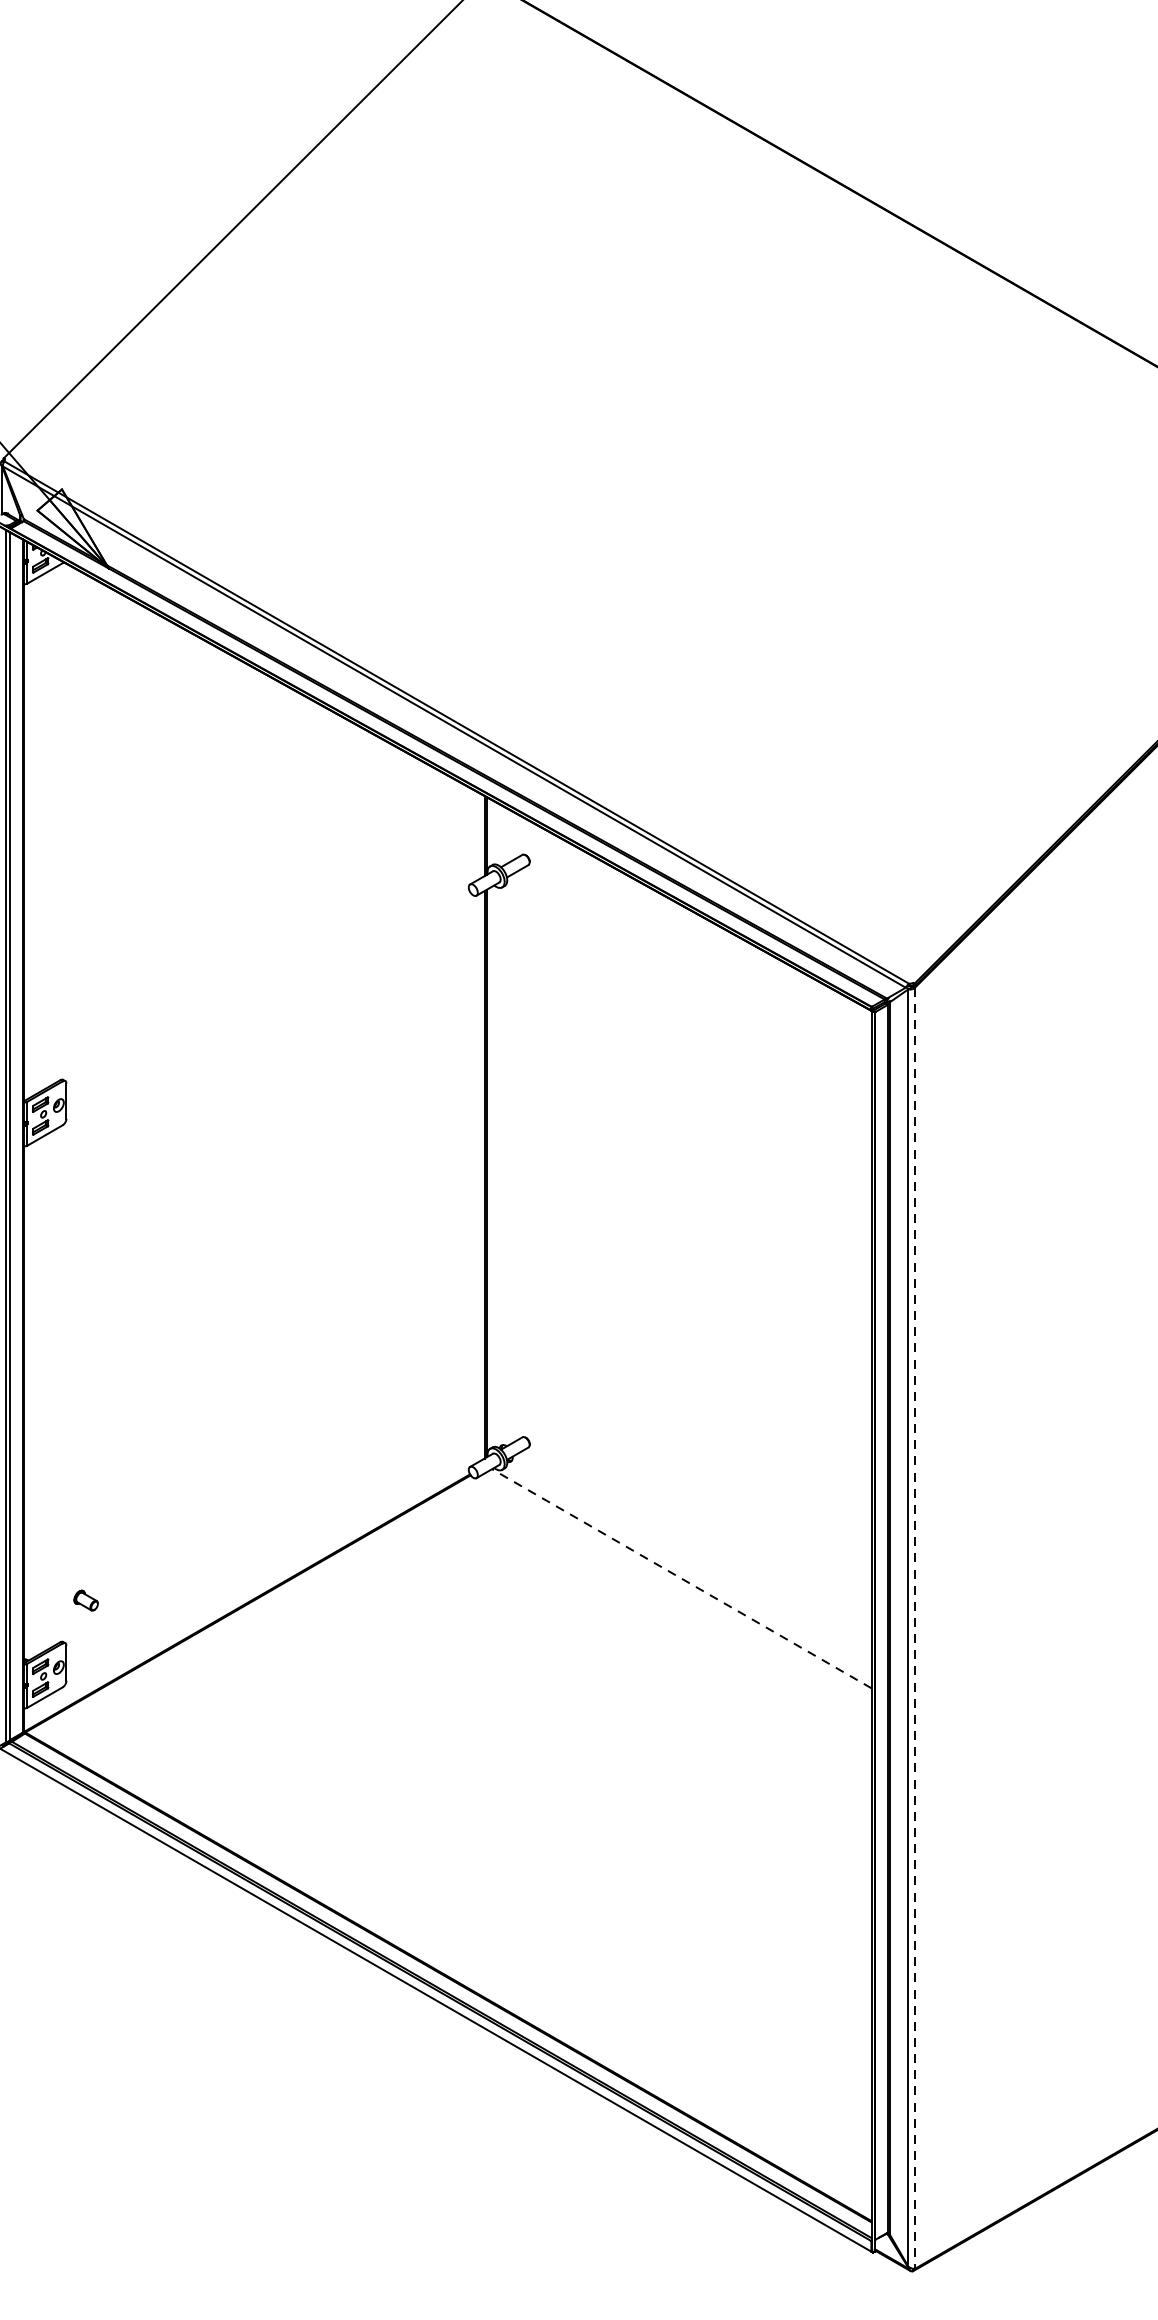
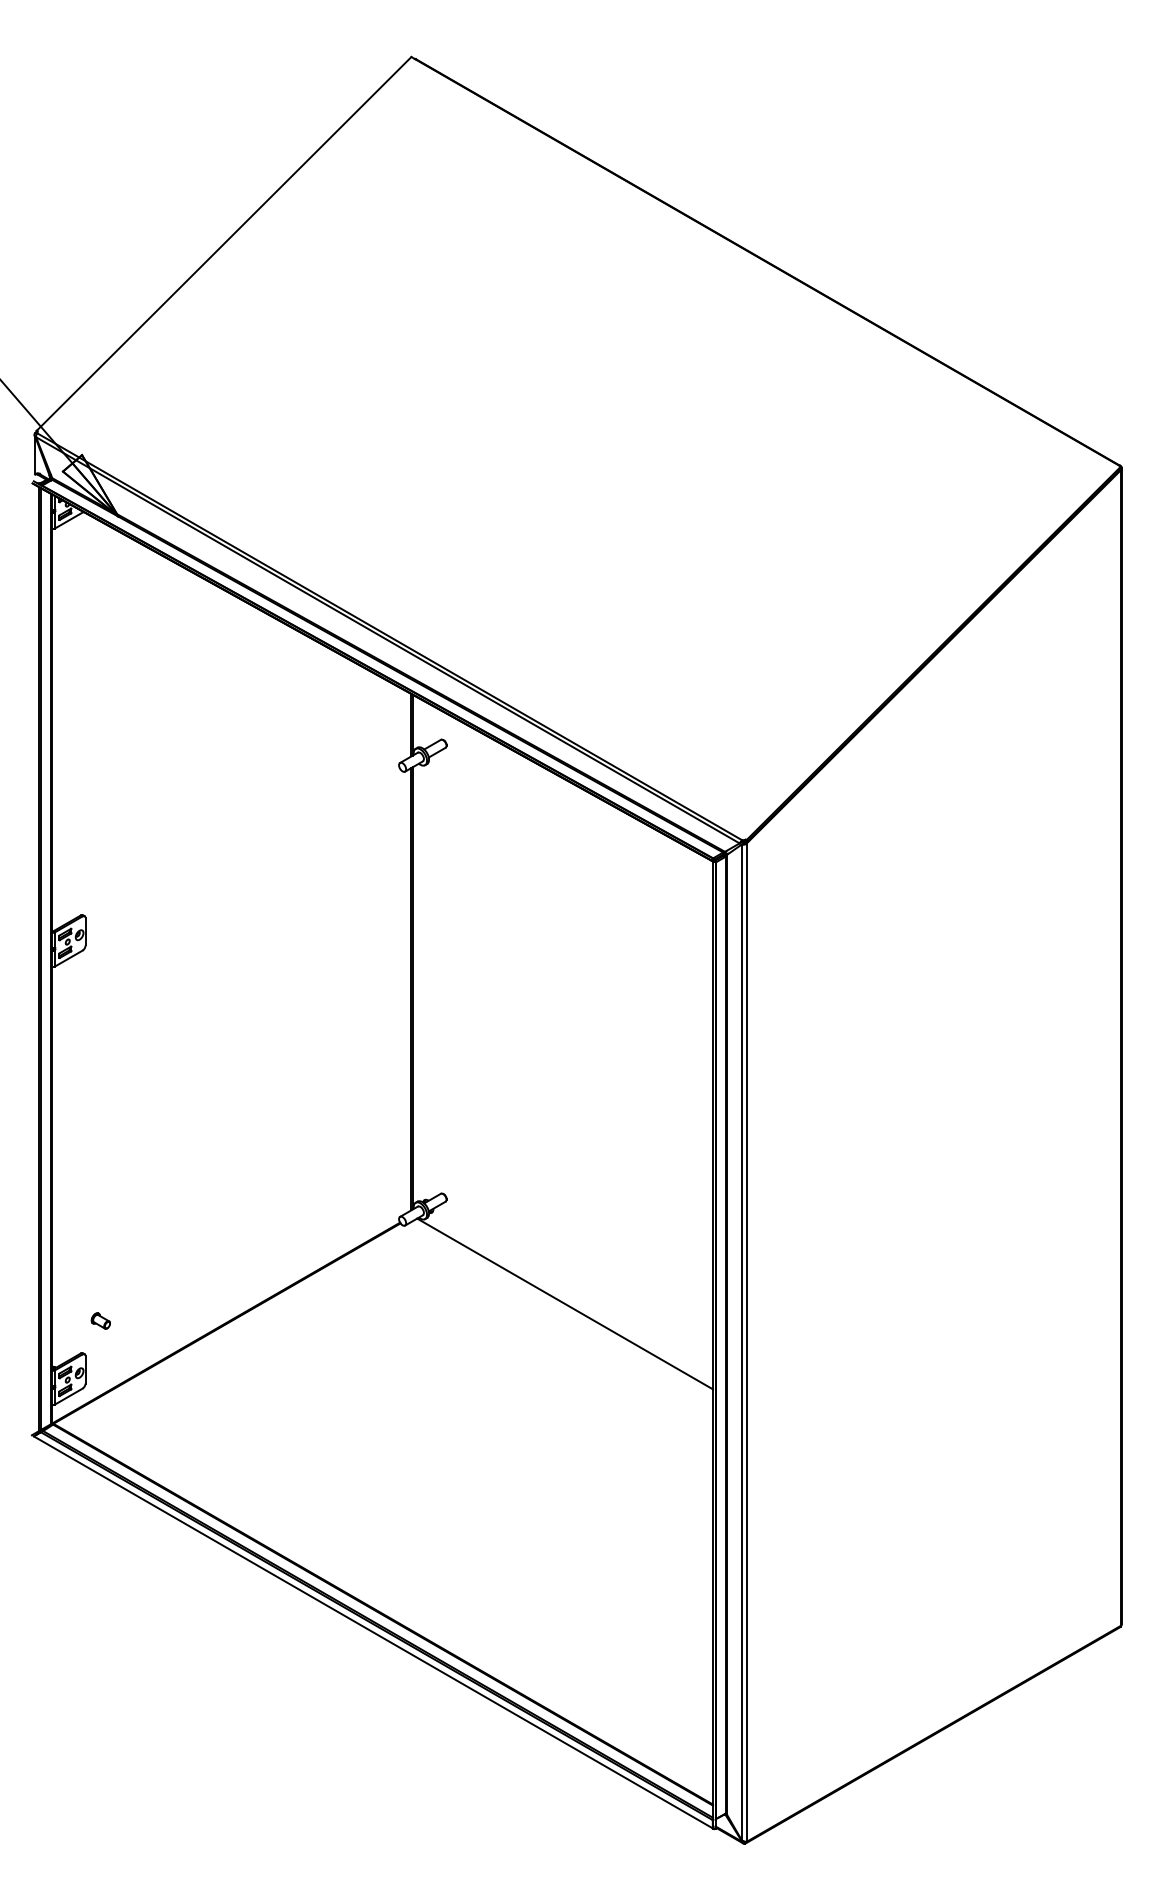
line: (682, 1579) -> (565, 1304), dashed -> solid
line: (914, 1629) -> (746, 1343), dashed -> solid

